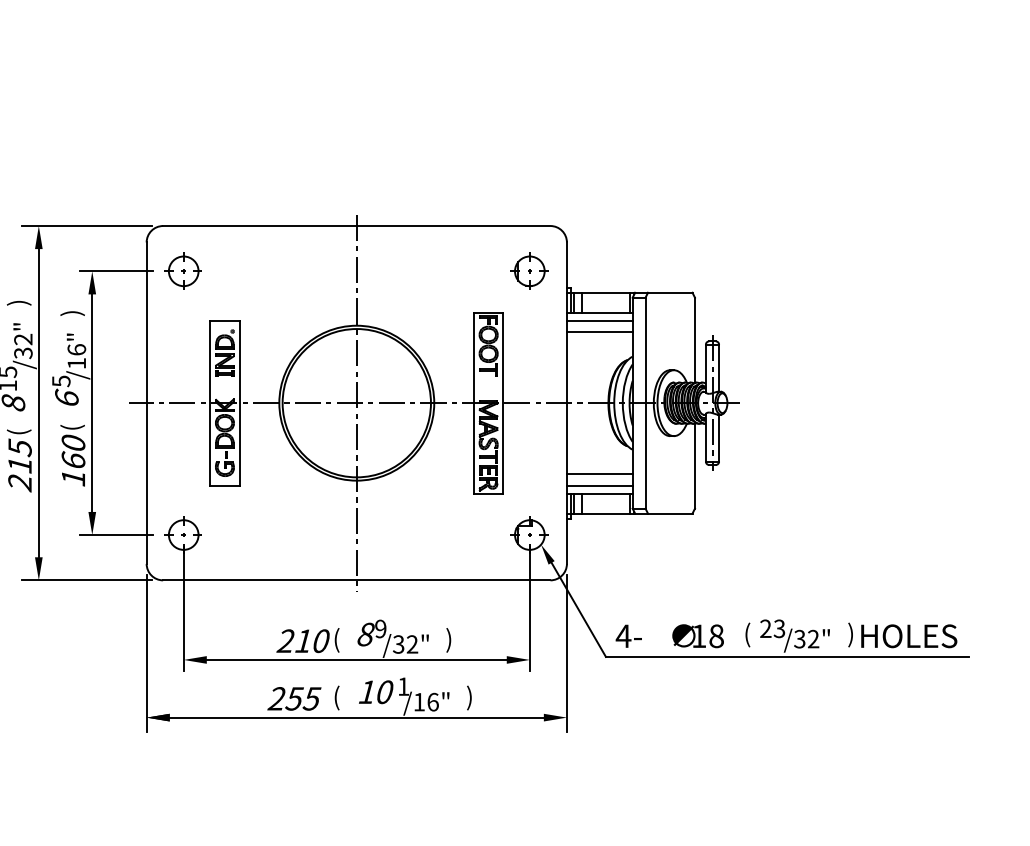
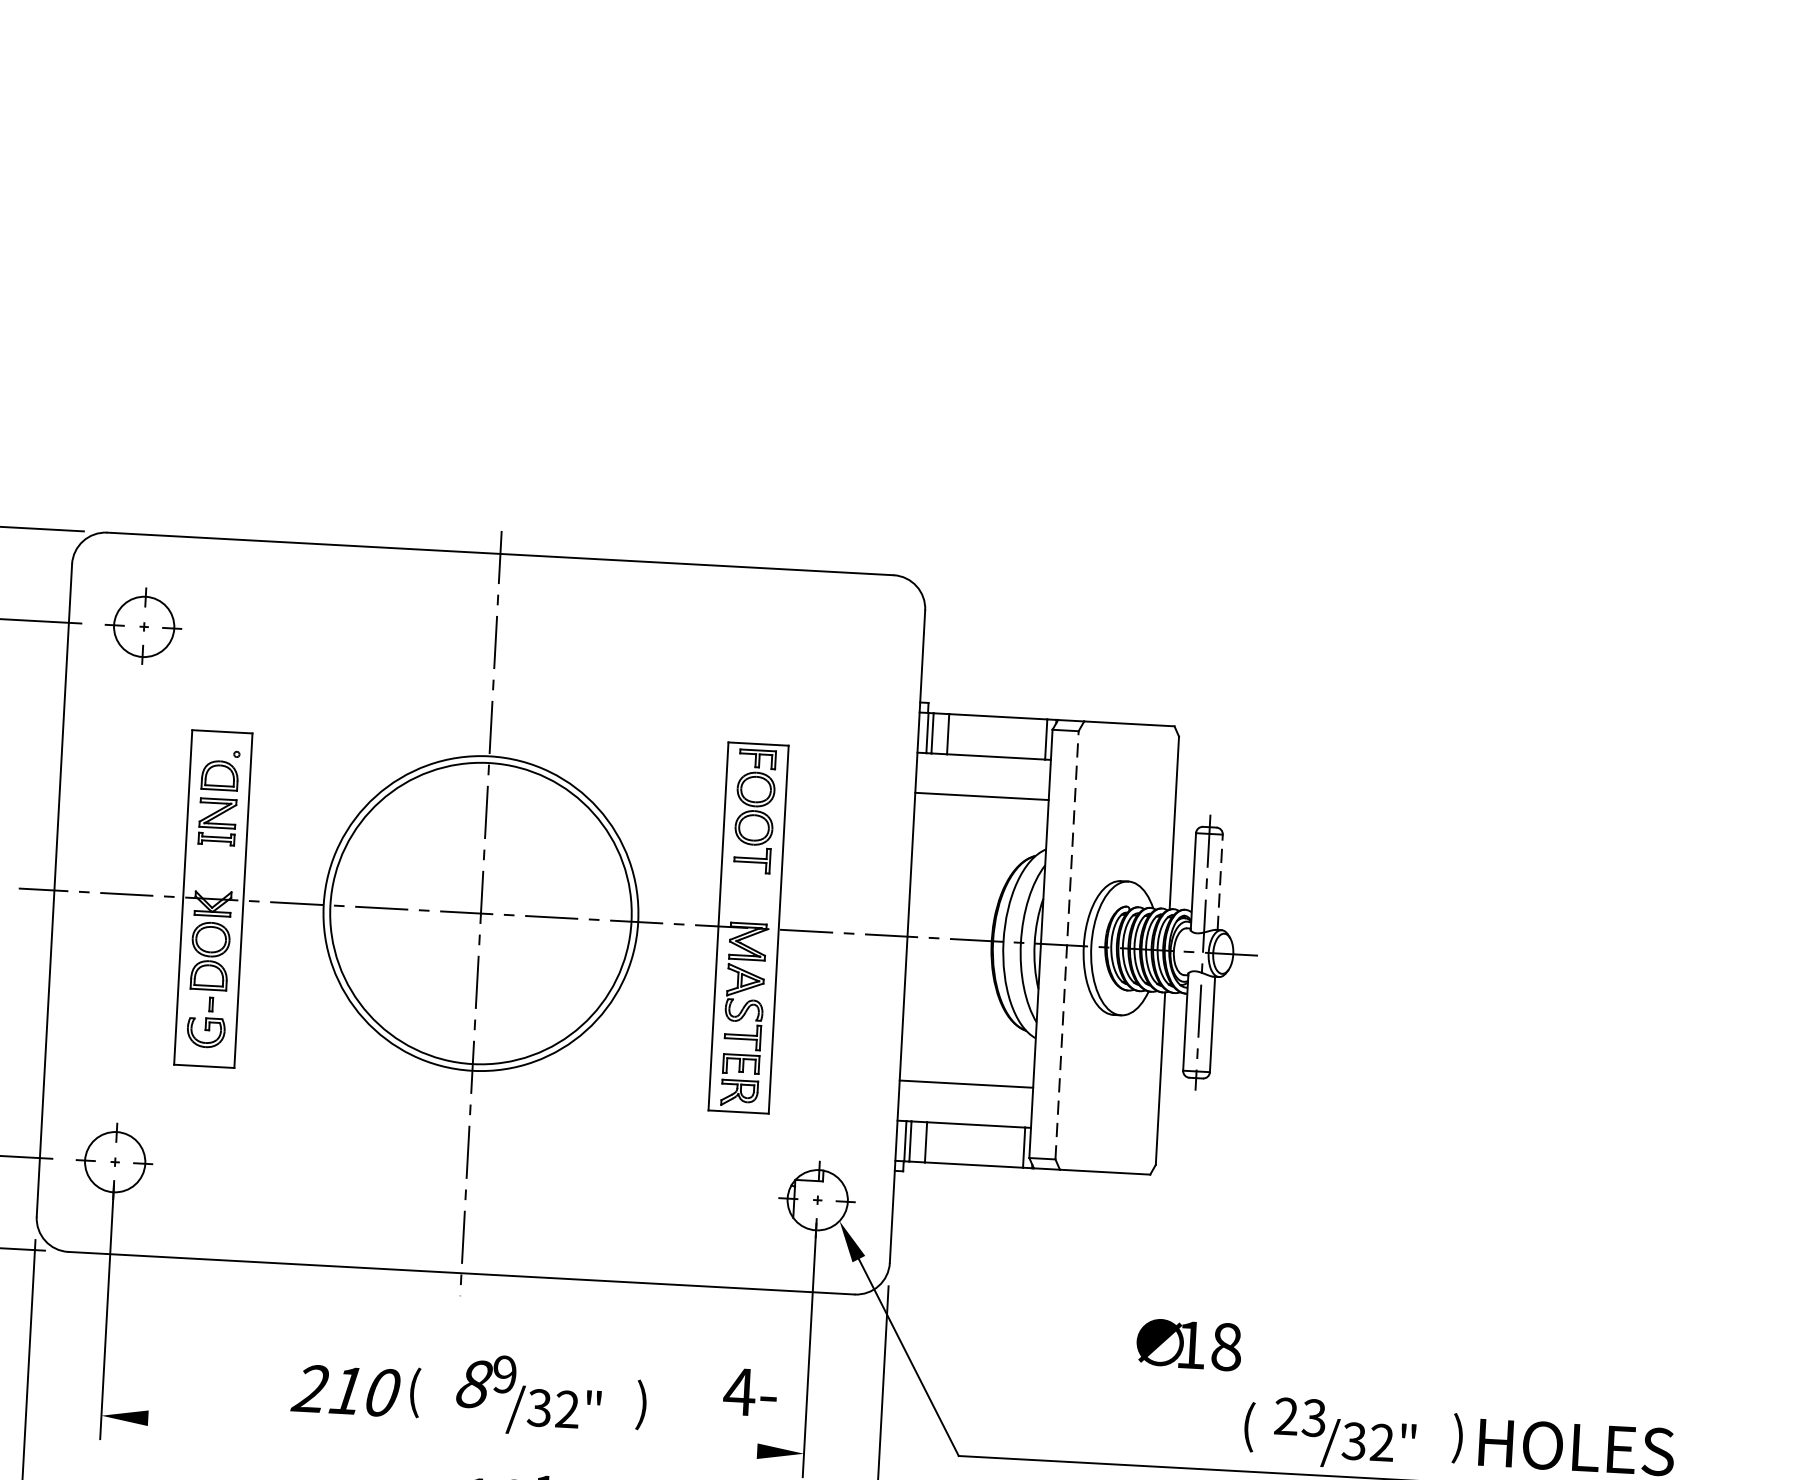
part: (529, 270) -> (846, 663), removed
line: (599, 320) -> (982, 772), removed
line: (719, 367) -> (1221, 880), solid -> dashed
line: (645, 402) -> (1067, 943), solid -> dashed
line: (599, 485) -> (964, 1107), removed
text: (628, 635) -> (749, 1390), moved
text: (697, 636) -> (1187, 1345), moved
line: (356, 659) -> (452, 1433), removed

